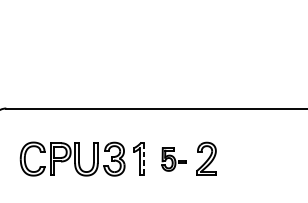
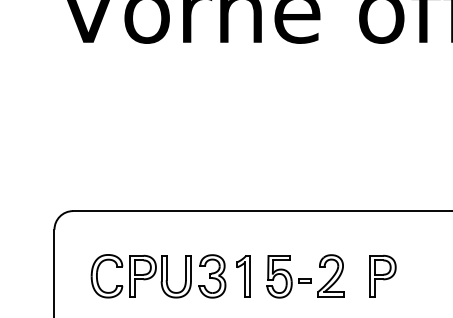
part: (246, 158) -> (382, 275), added
line: (144, 159) -> (250, 276), dashed -> solid
part: (173, 159) -> (288, 276), size x1.43

